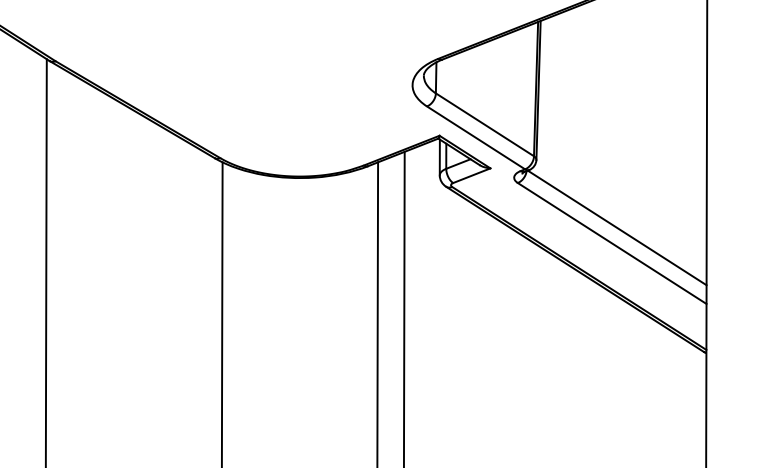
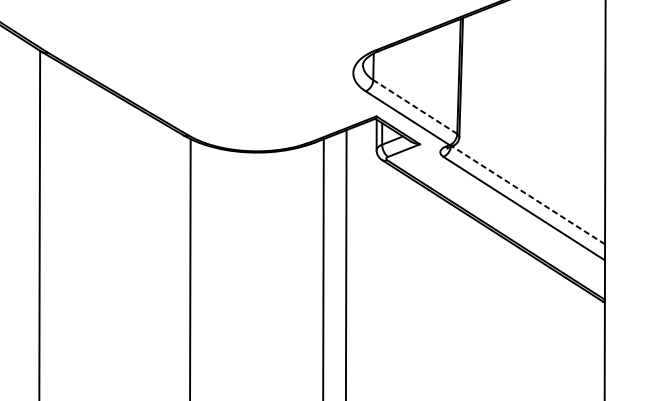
line: (484, 124) -> (414, 106), solid -> dashed
line: (616, 227) -> (527, 194), solid -> dashed

